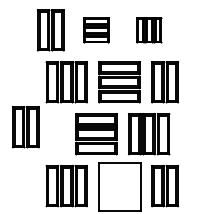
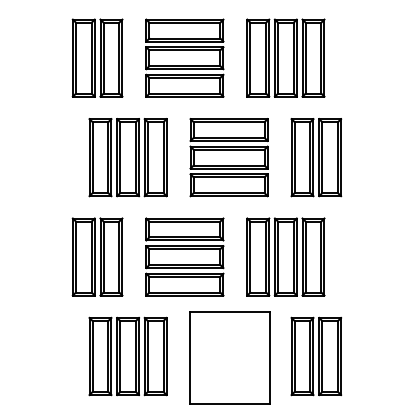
part: (96, 30) -> (184, 58), size x1.67
part: (149, 30) -> (286, 58), size x1.67
part: (25, 127) -> (96, 257), moved

